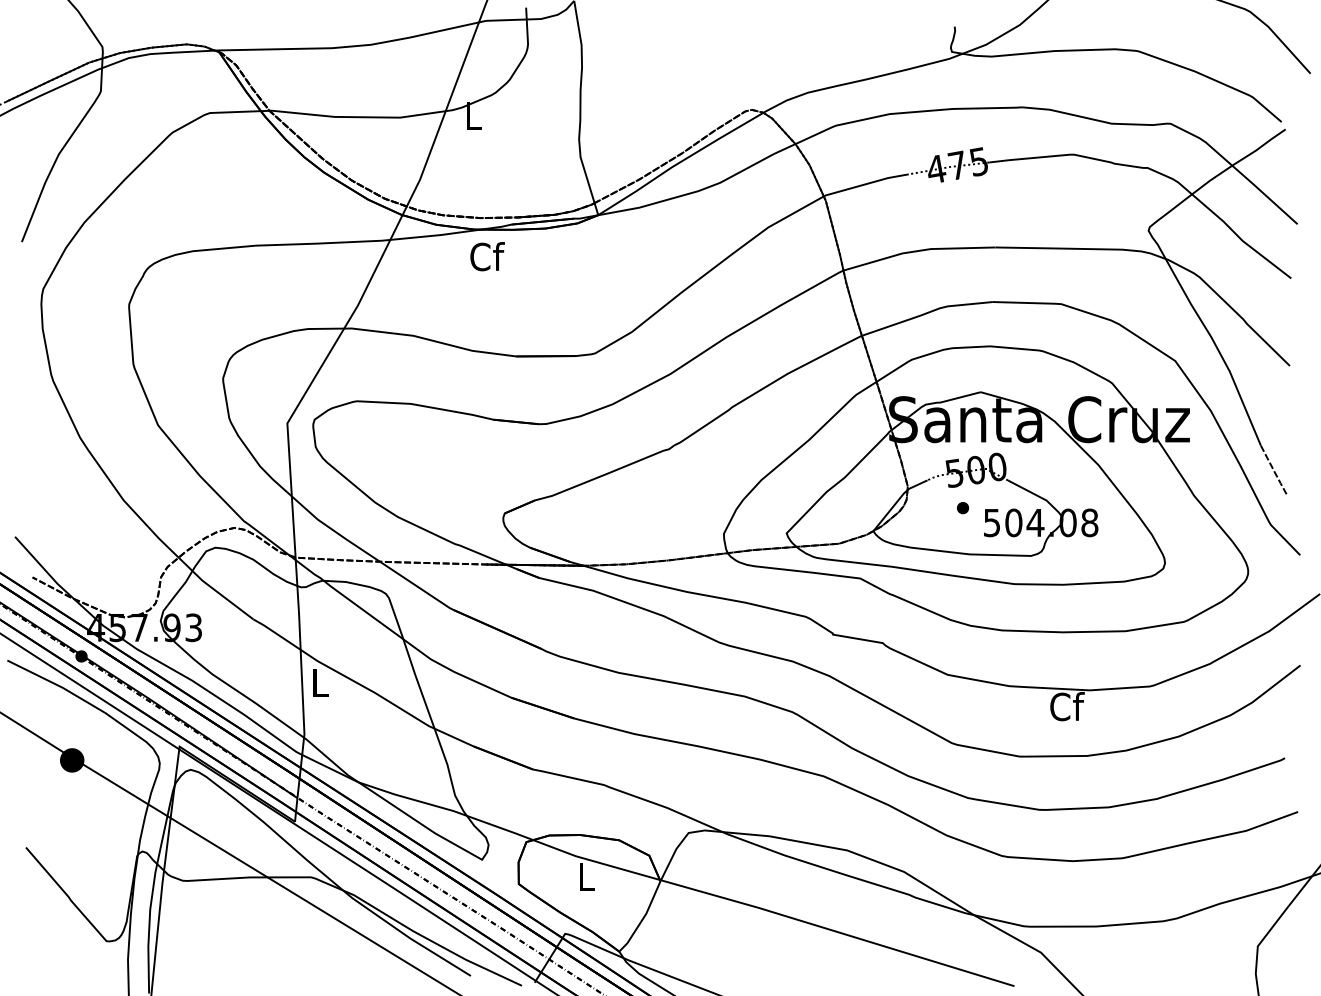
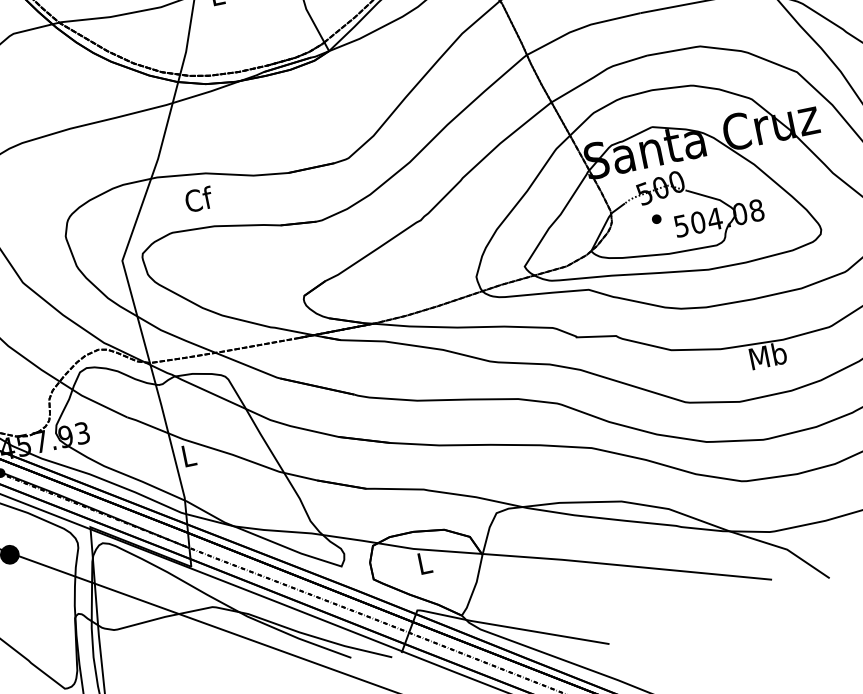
text: (487, 256) -> (199, 199), moved
text: (1066, 706) -> (767, 355), Cf -> Mb

